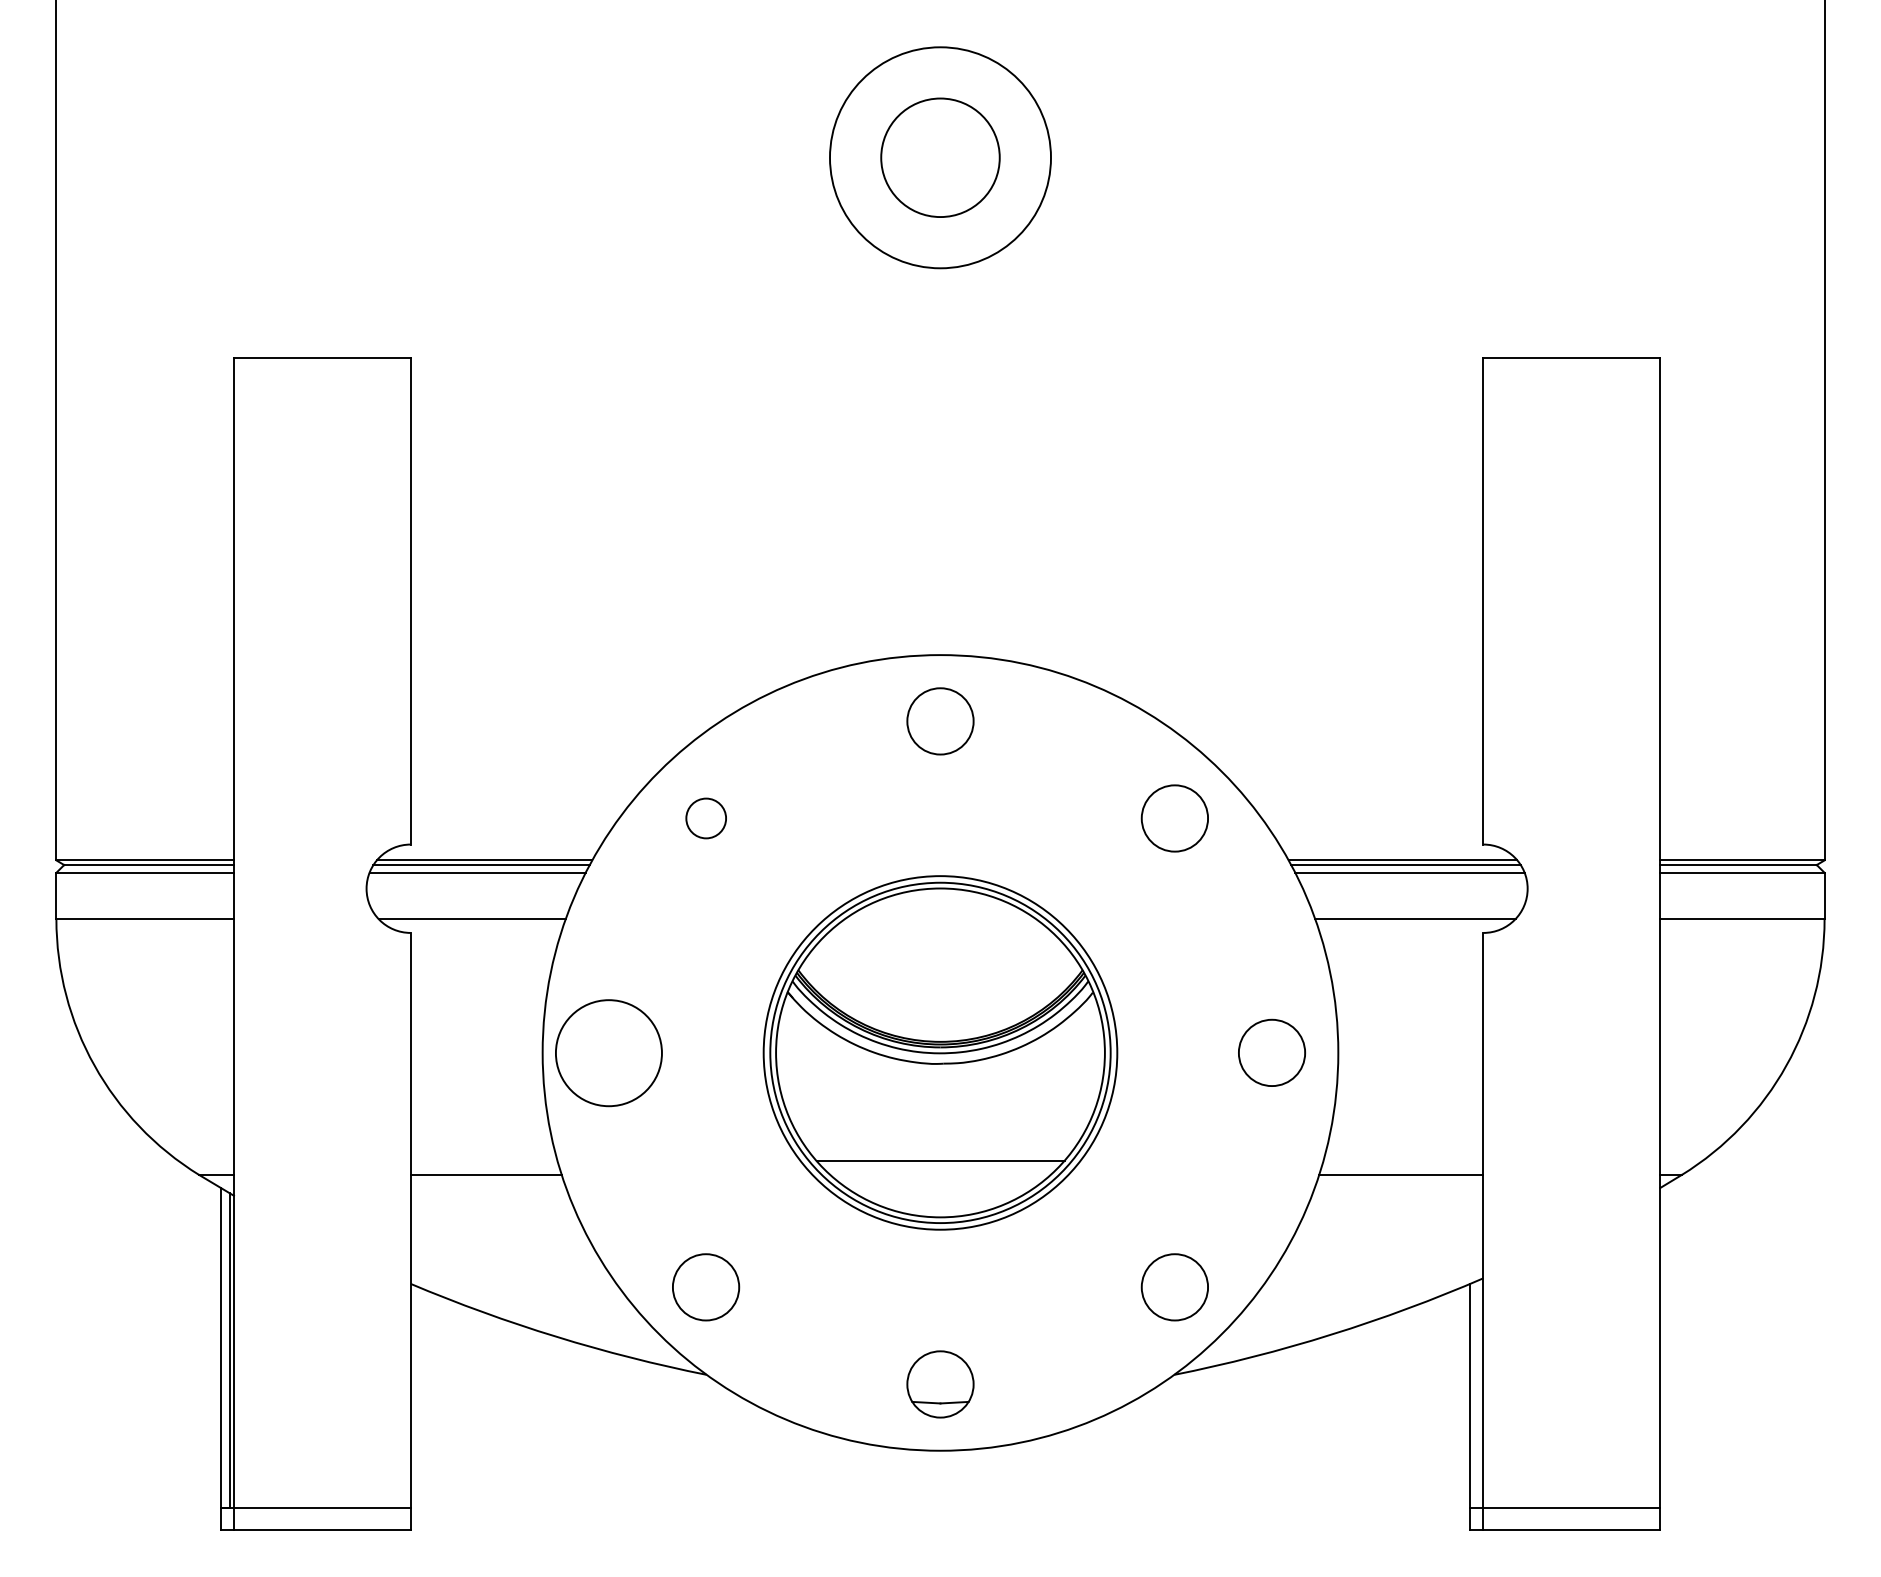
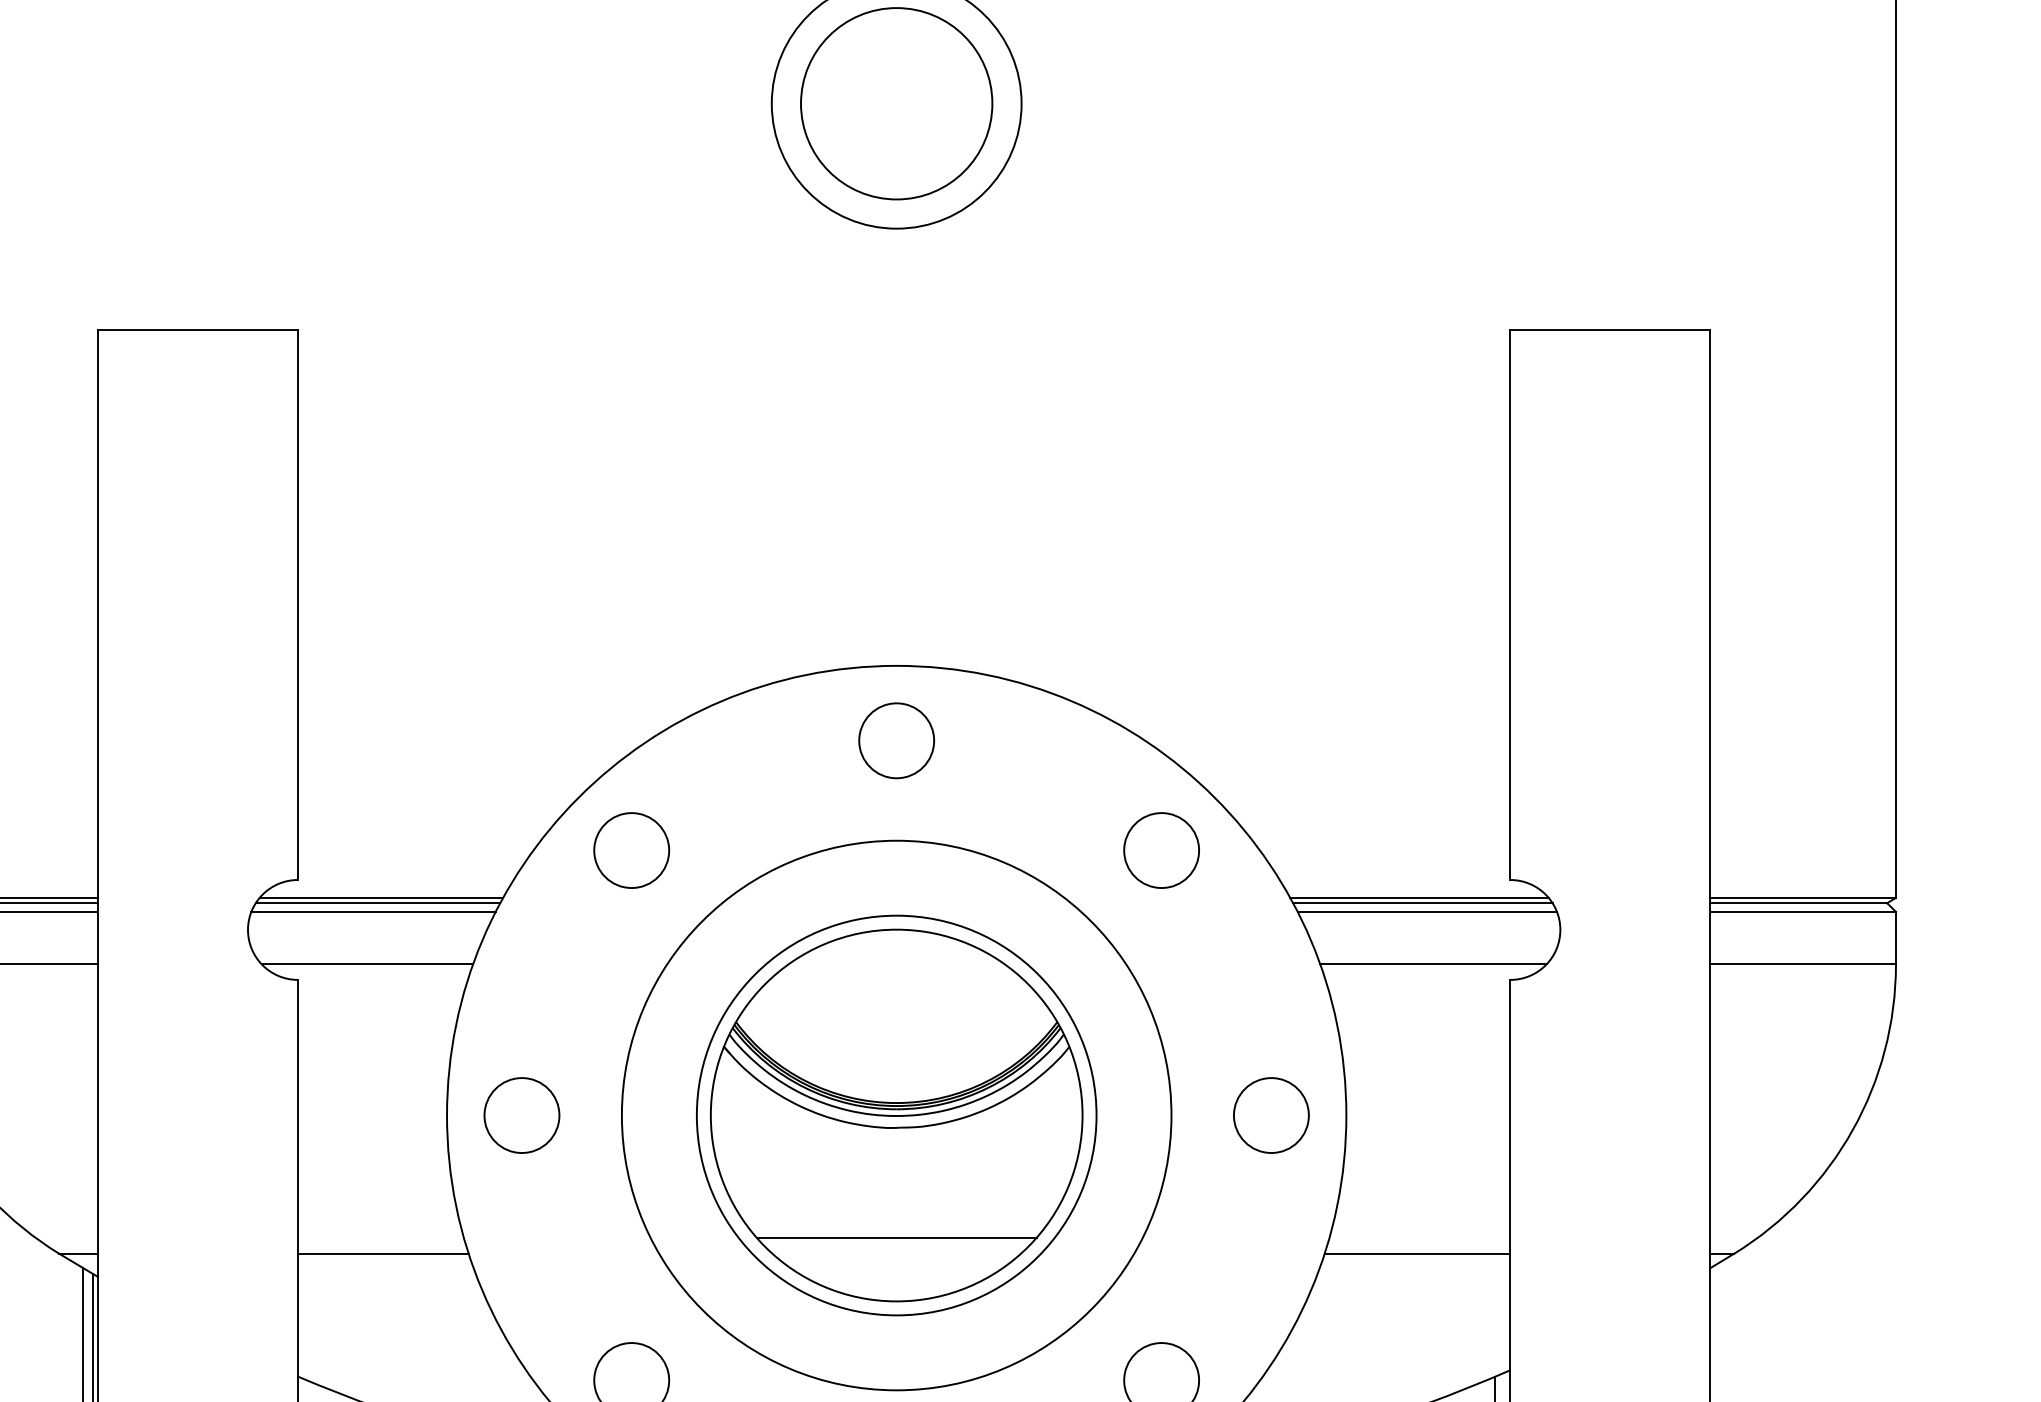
circle: (940, 157) -> (896, 103), size x1.43
circle: (706, 818) -> (632, 850), size x1.67
circle: (608, 1052) -> (521, 1115), size x0.62
circle: (940, 1052) -> (896, 1115), size x1.43

